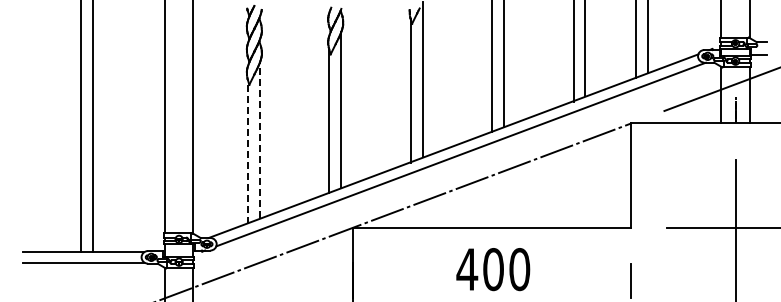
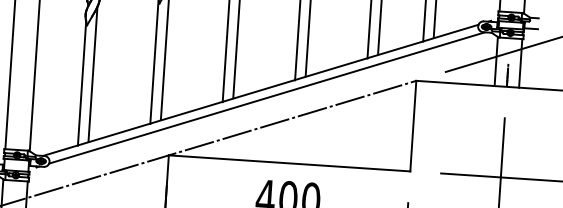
line: (259, 140) -> (92, 74), dashed -> solid
line: (248, 152) -> (82, 84), dashed -> solid

